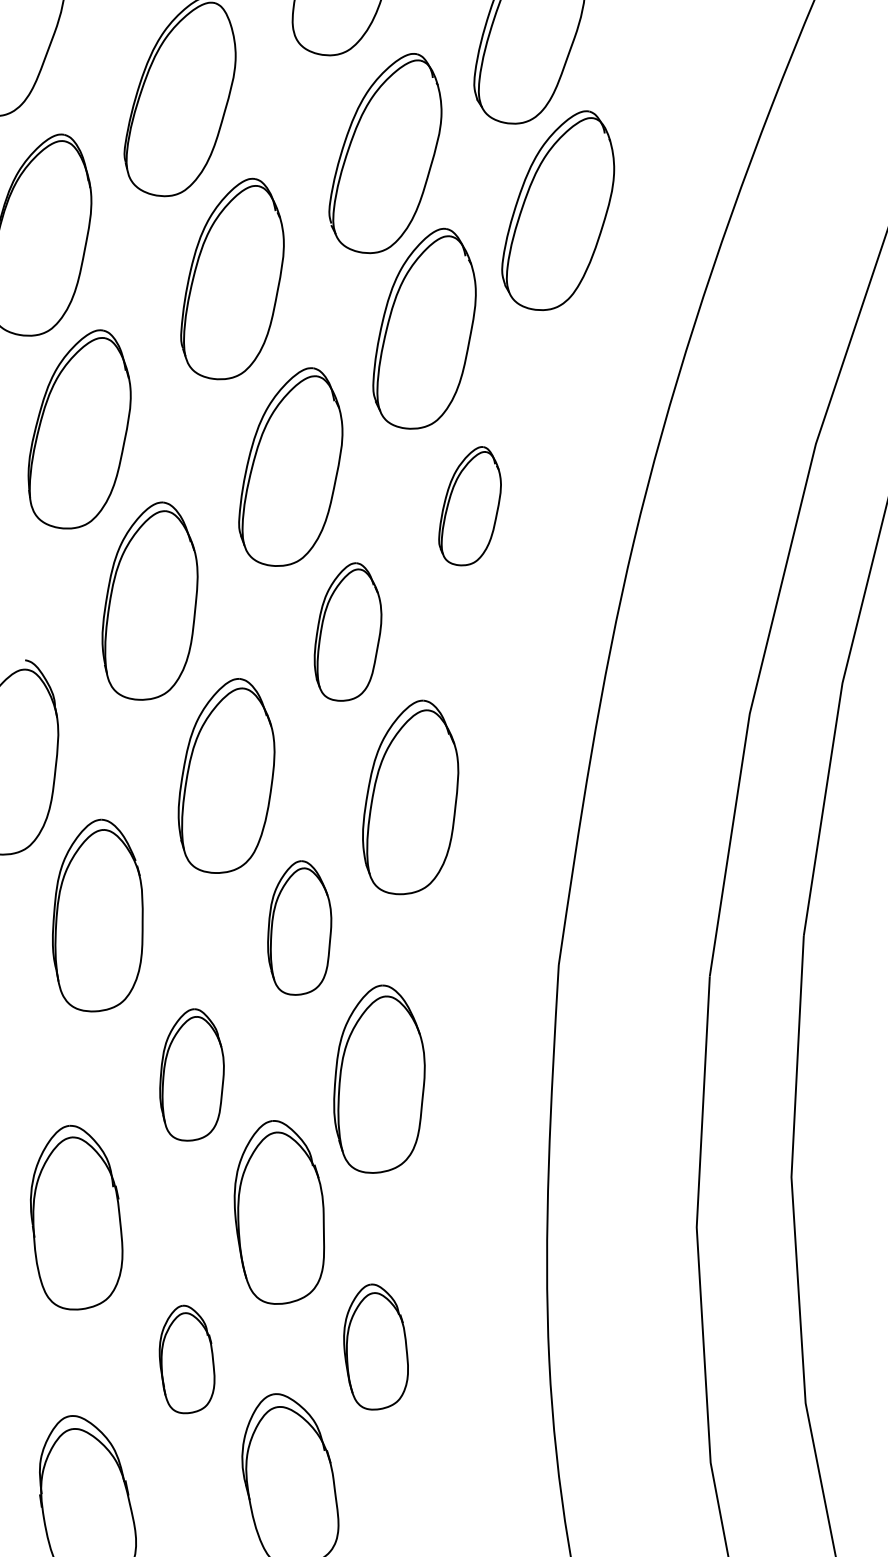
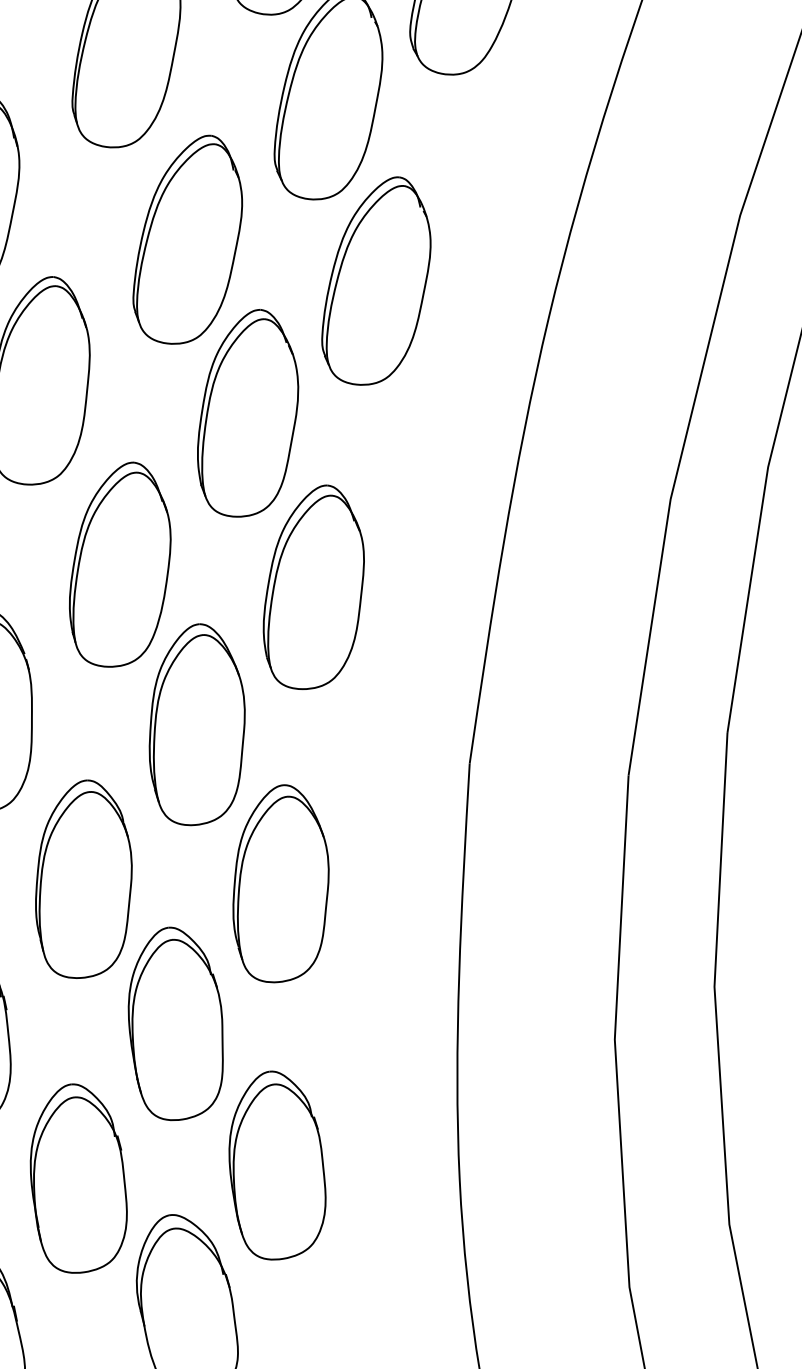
part: (469, 505) -> (375, 280), size x1.67
part: (347, 631) -> (247, 412), size x1.43
part: (299, 927) -> (196, 724), size x1.43
part: (191, 1074) -> (83, 878), size x1.43
part: (375, 1346) -> (276, 1164), size x1.43
part: (186, 1359) -> (78, 1178), size x1.67

